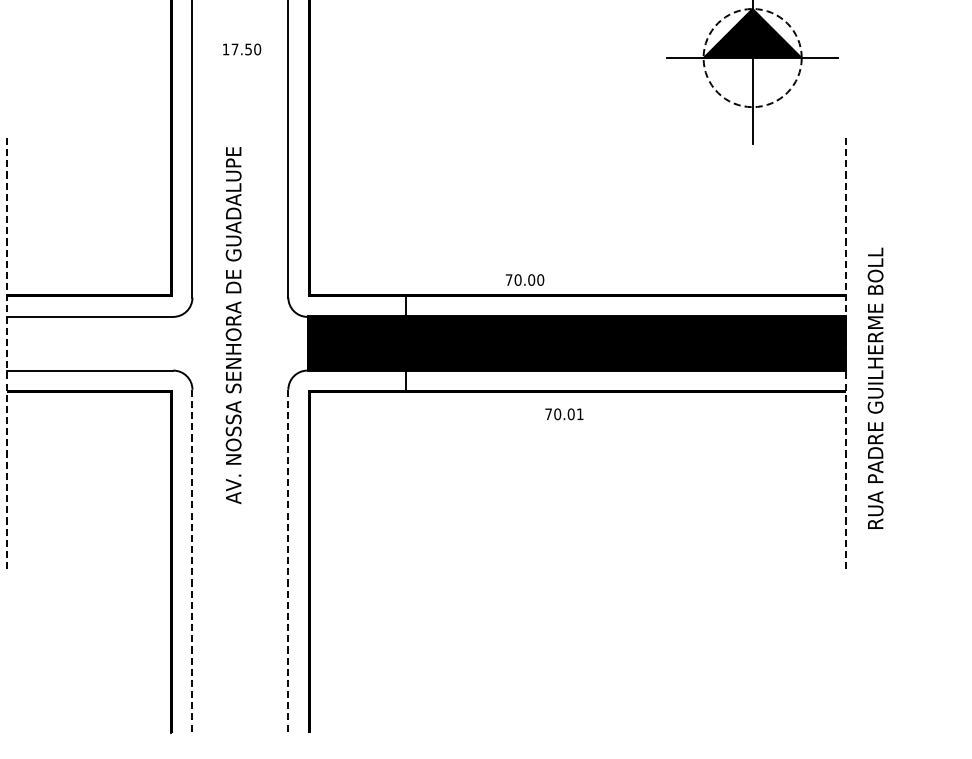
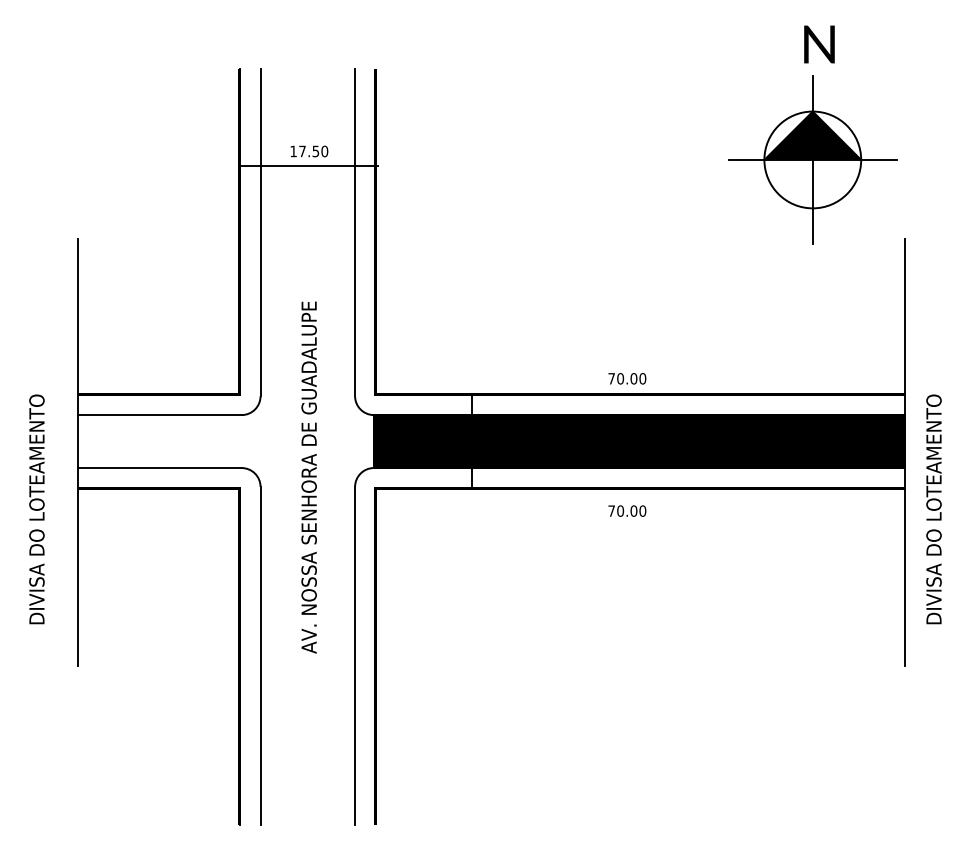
circle: (752, 57) -> (812, 159), dashed -> solid
line: (242, 63) -> (309, 165), added
text: (525, 279) -> (627, 378), moved
text: (232, 325) -> (308, 477), moved
line: (6, 354) -> (77, 452), dashed -> solid
line: (846, 354) -> (905, 452), dashed -> solid
text: (875, 387) -> (933, 484), RUA PADRE GUILHERME BOLL -> DIVISA DO LOTEAMENTO
text: (579, 413) -> (642, 510), 70.01 -> 70.00
line: (192, 561) -> (260, 656), dashed -> solid
line: (288, 561) -> (355, 656), dashed -> solid

